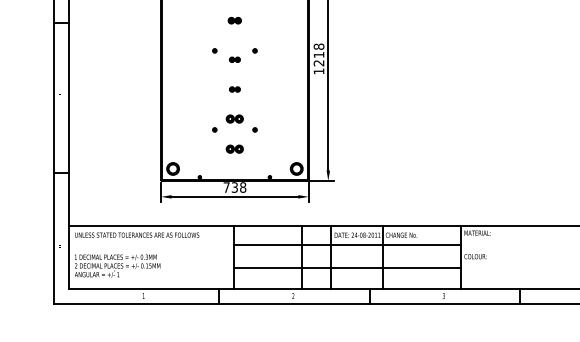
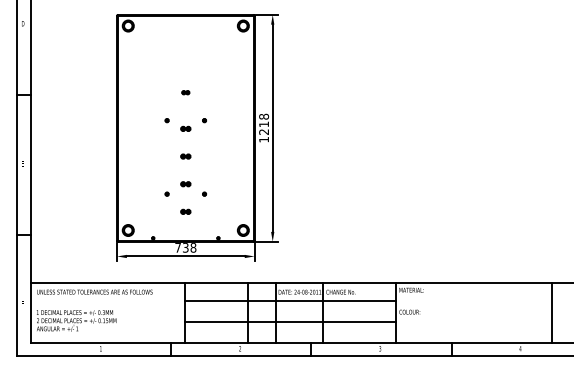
part: (234, 20) -> (185, 92), size x0.62
part: (234, 119) -> (185, 184), size x0.62
part: (234, 148) -> (185, 211), size x0.62

